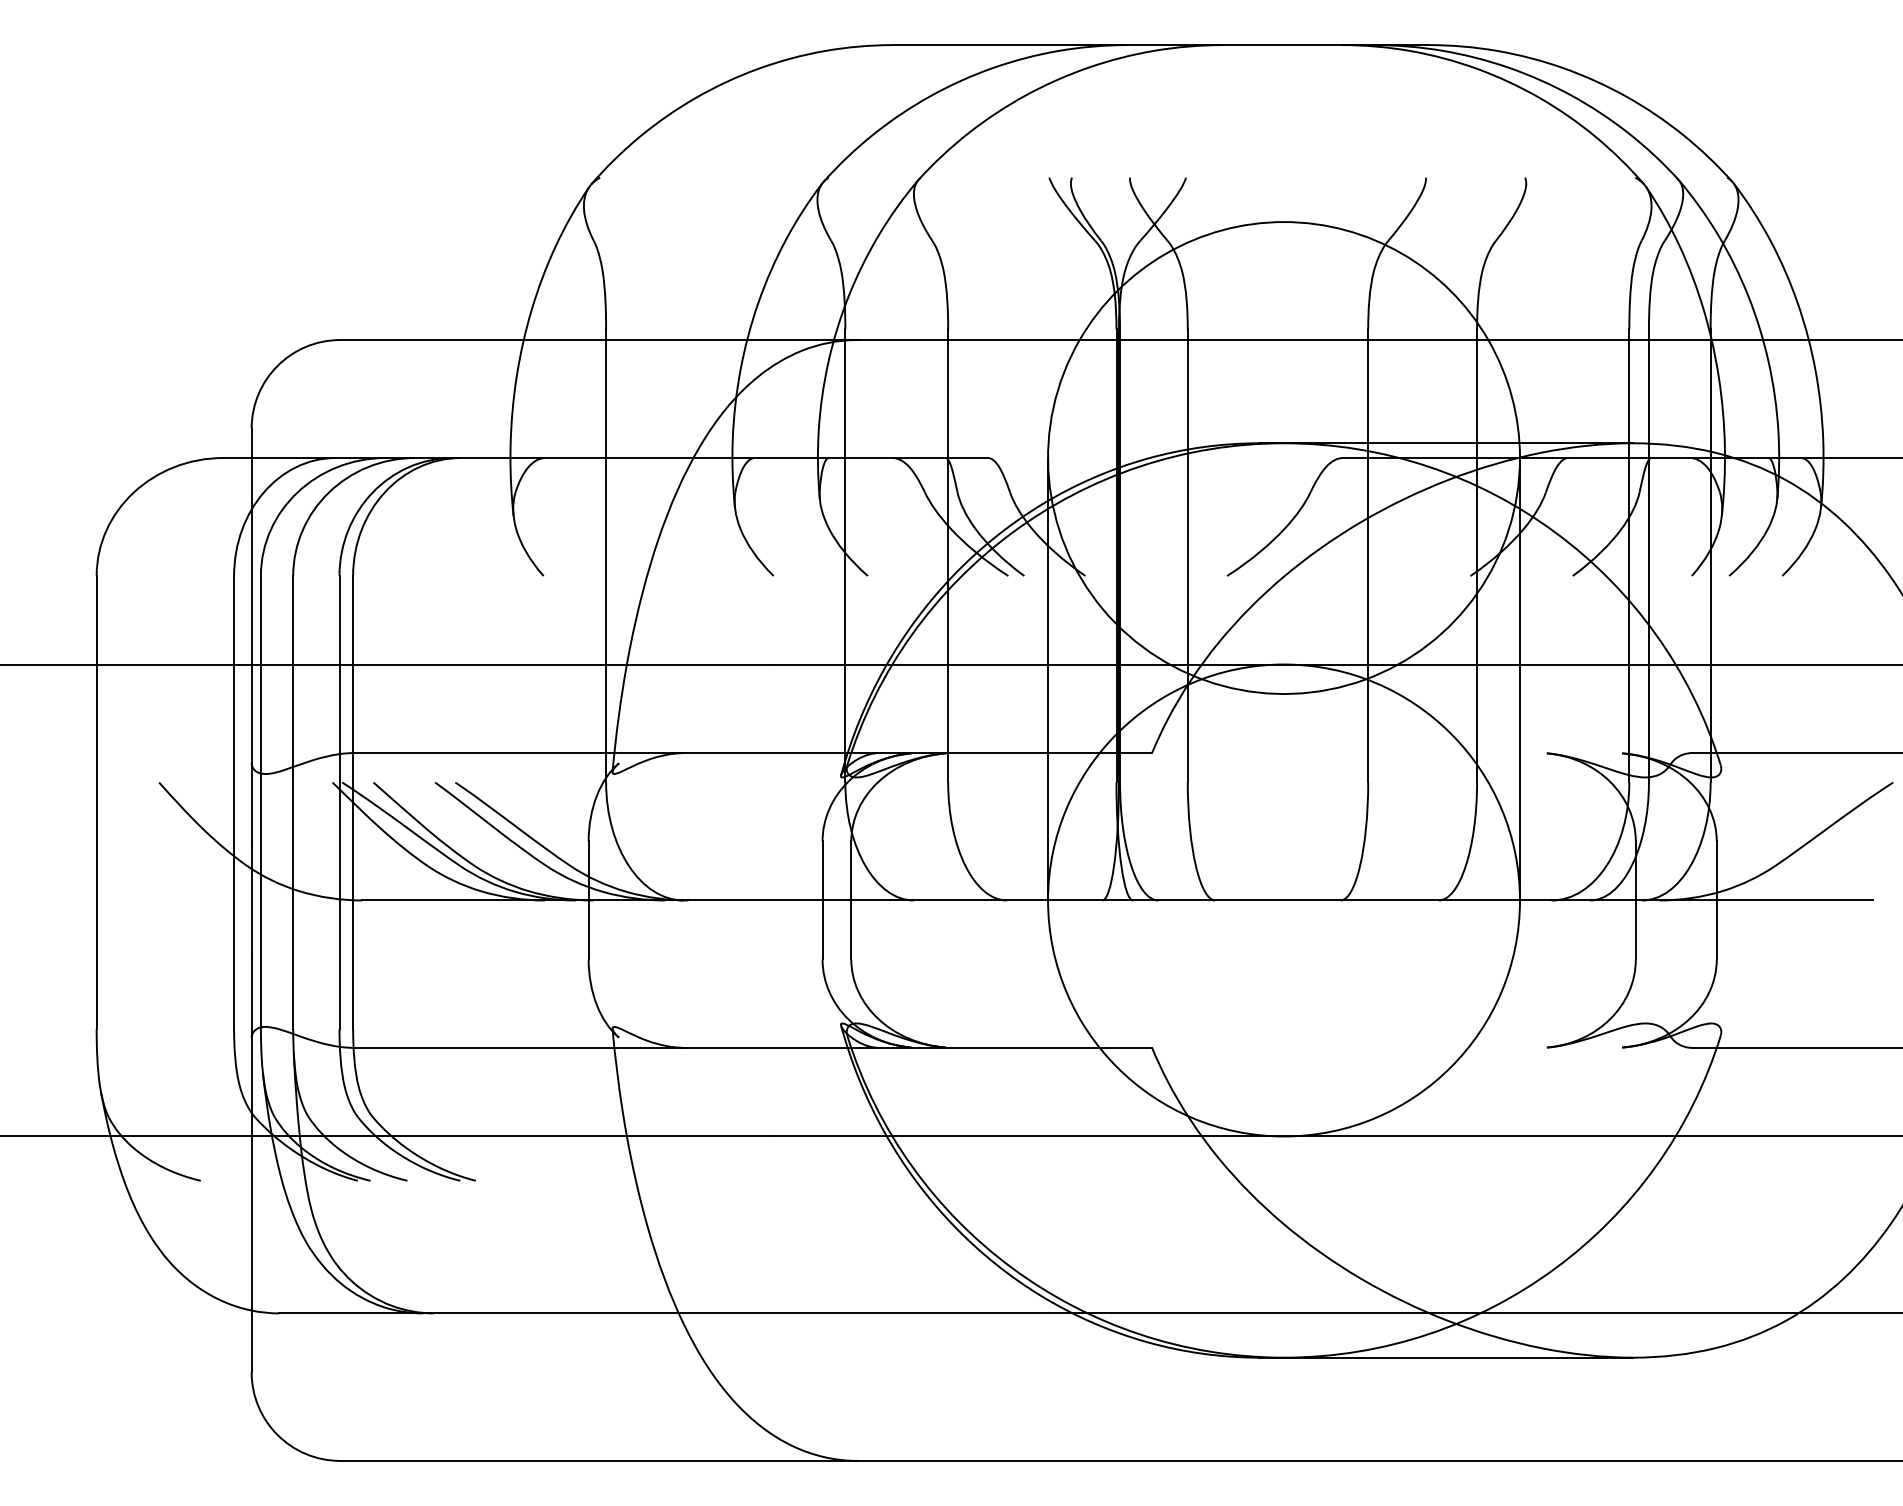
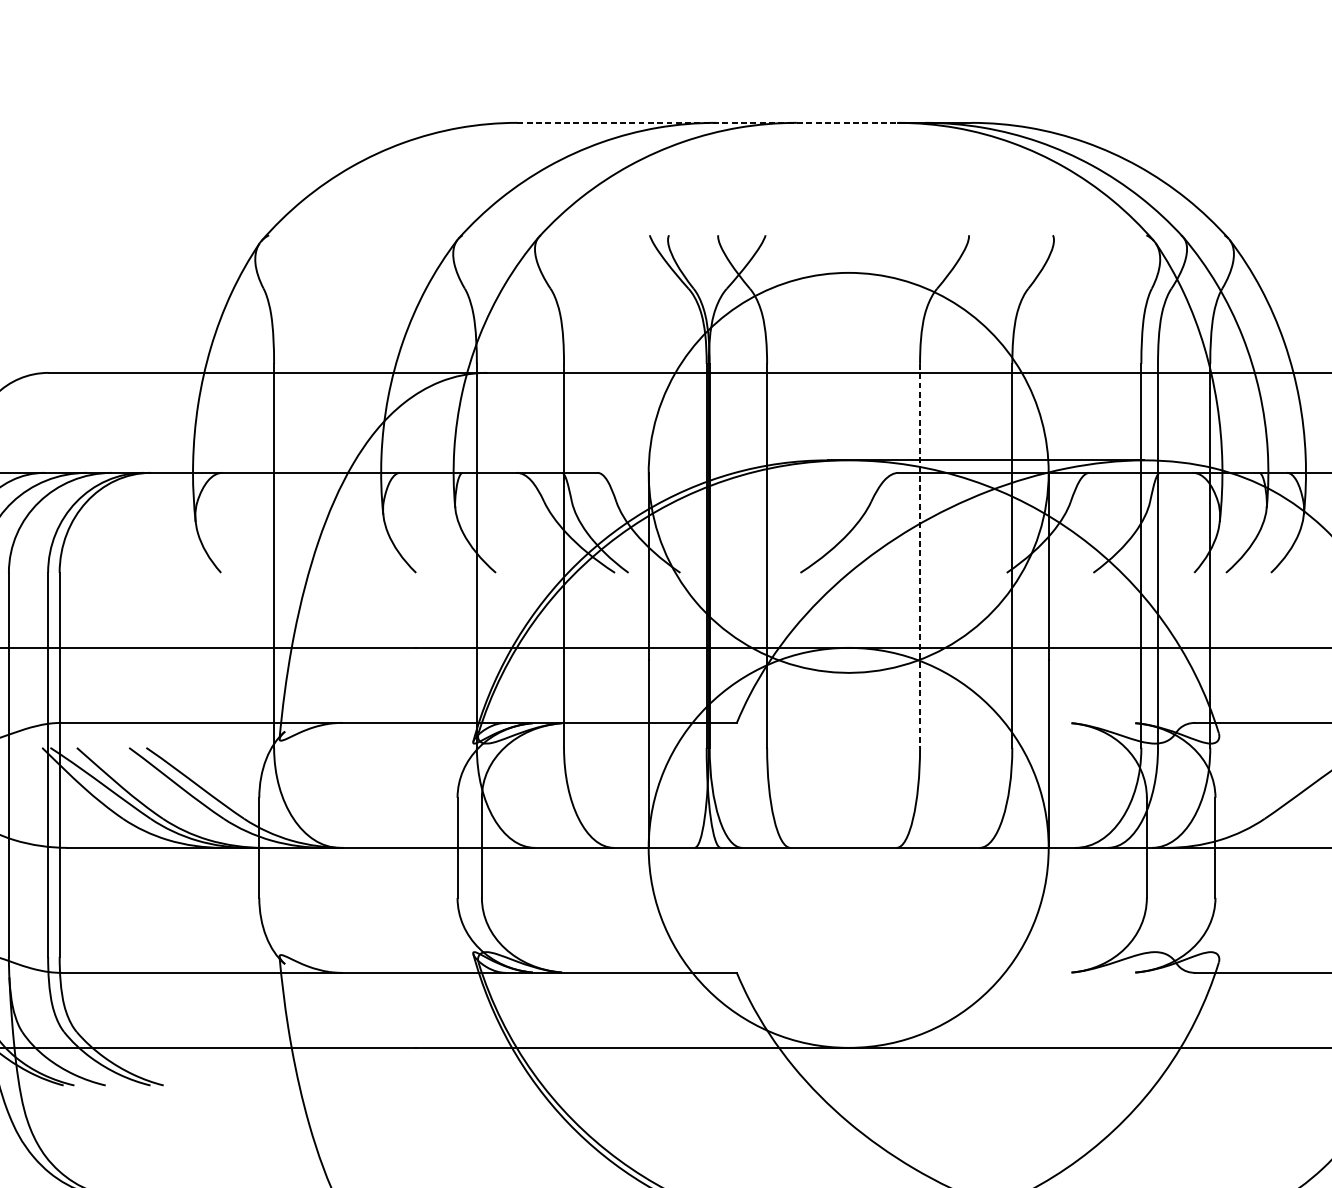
line: (1117, 45) -> (707, 123), solid -> dashed
line: (1368, 555) -> (920, 555), solid -> dashed

